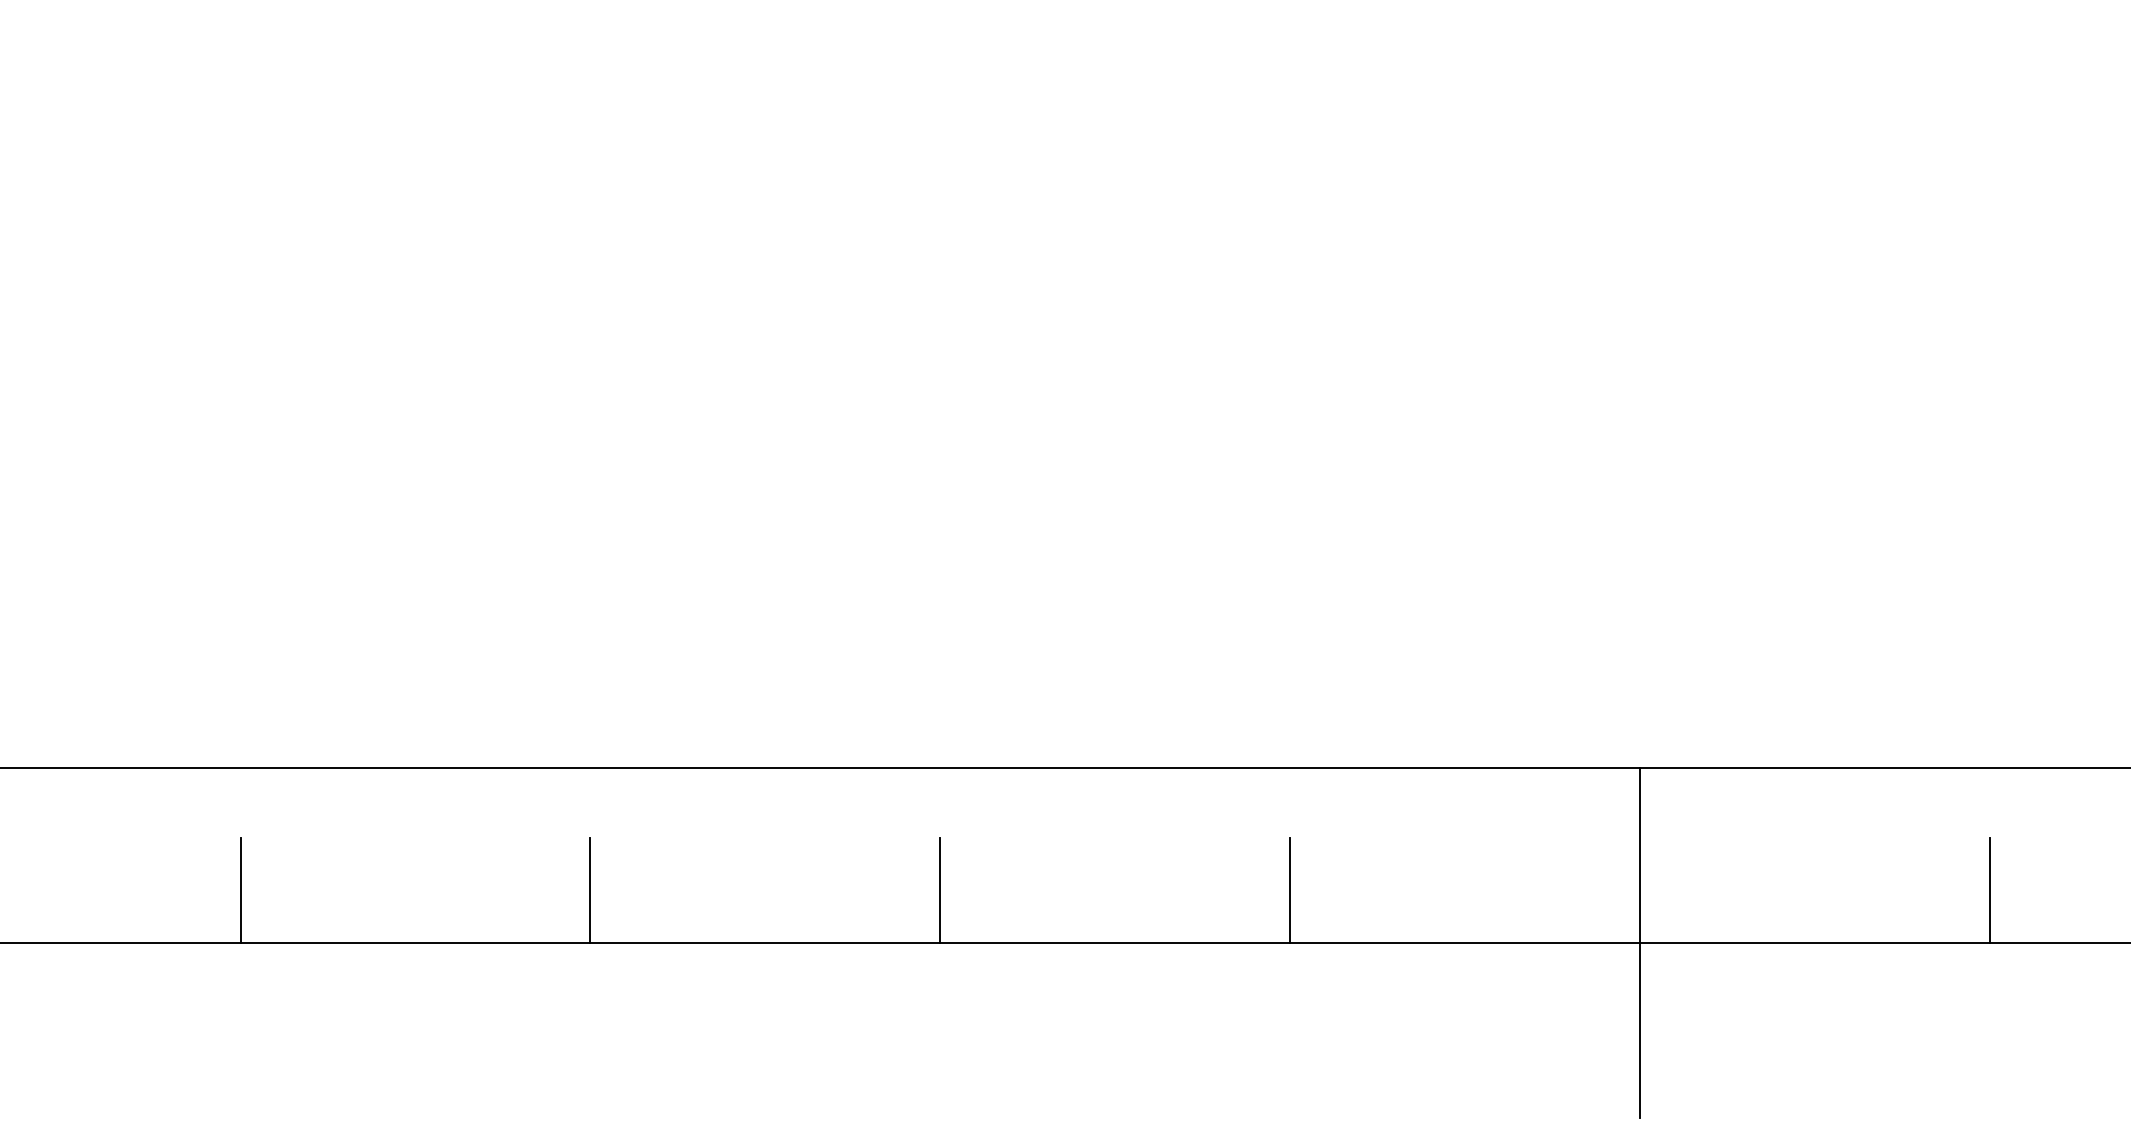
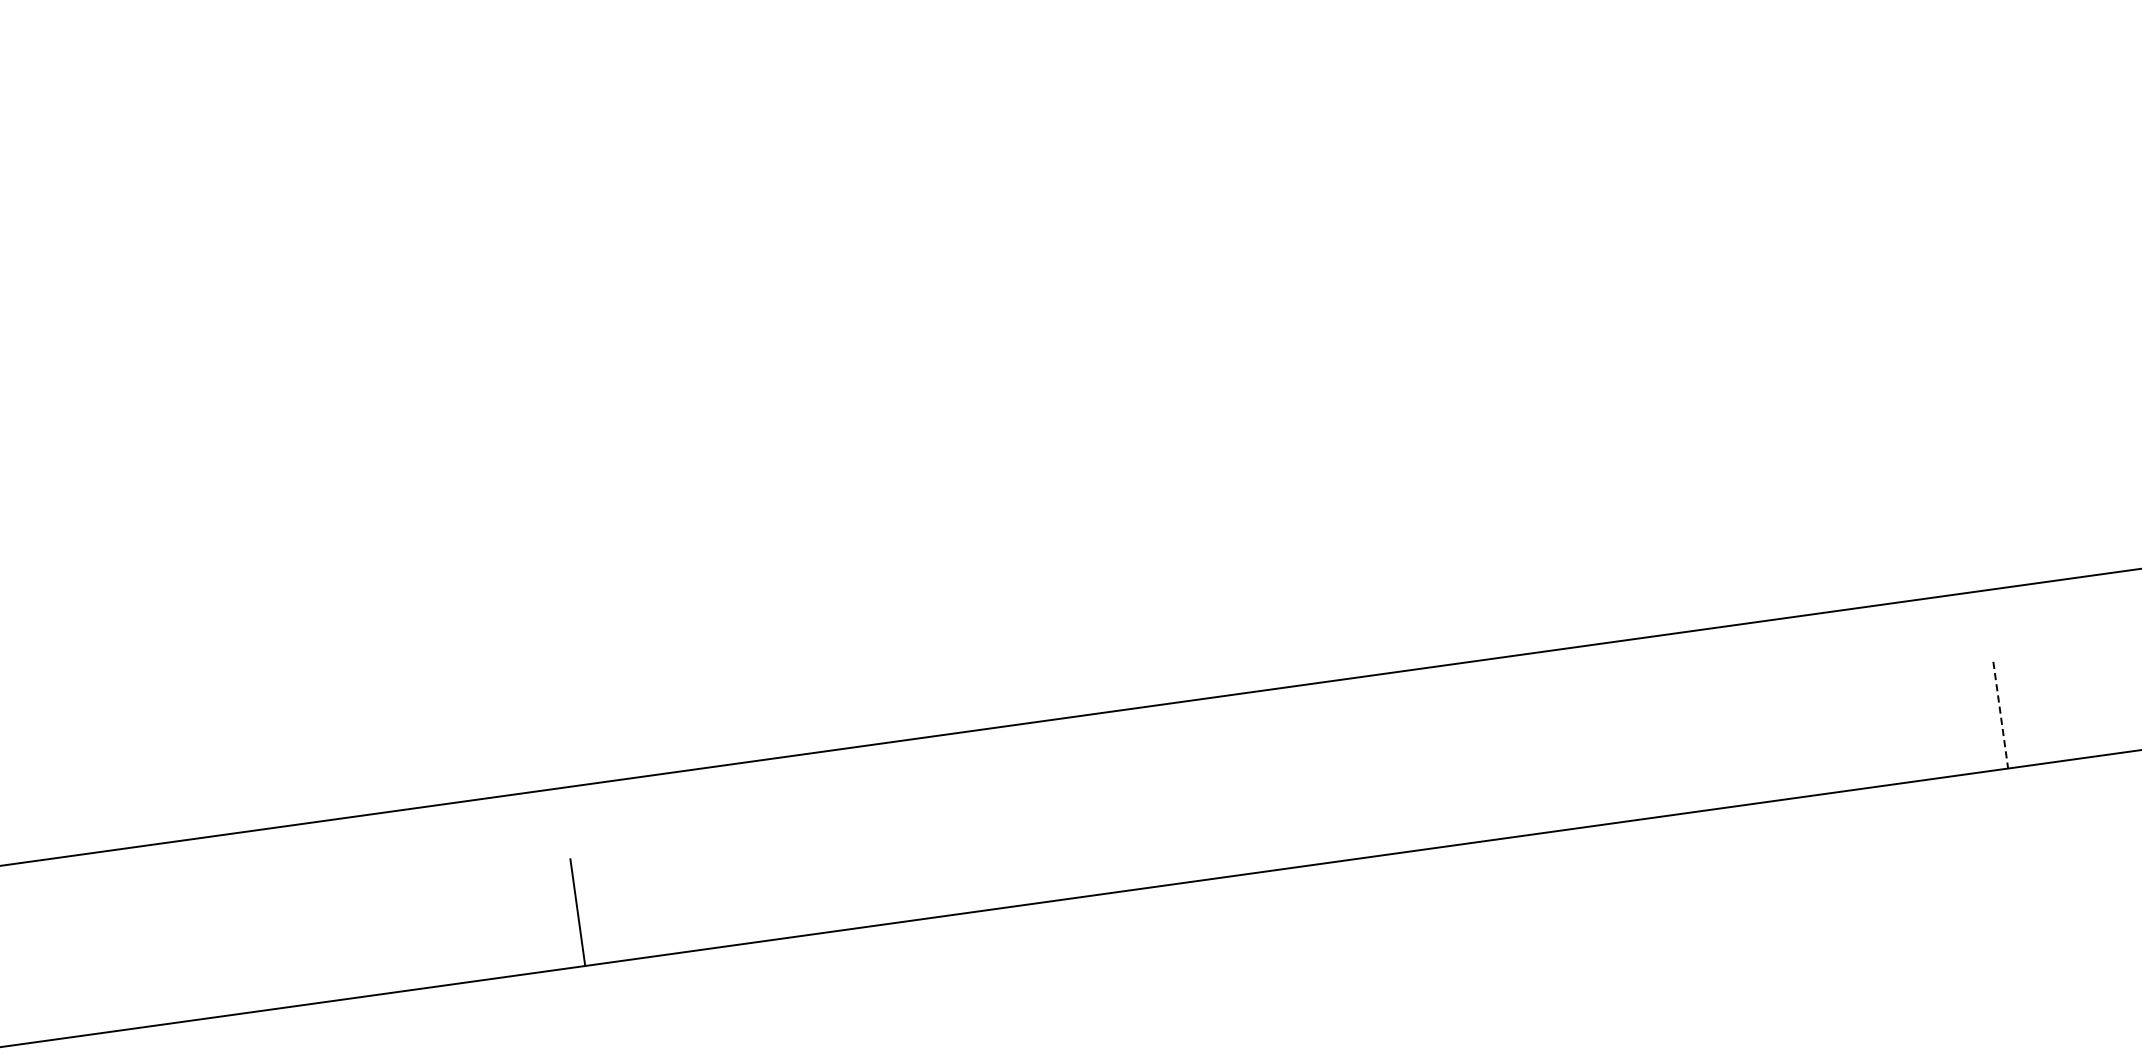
line: (240, 889) -> (221, 961), removed
line: (940, 889) -> (933, 862), removed
line: (1290, 889) -> (1289, 812), removed
line: (1989, 890) -> (2000, 715), solid -> dashed
line: (1640, 942) -> (1652, 817), removed

